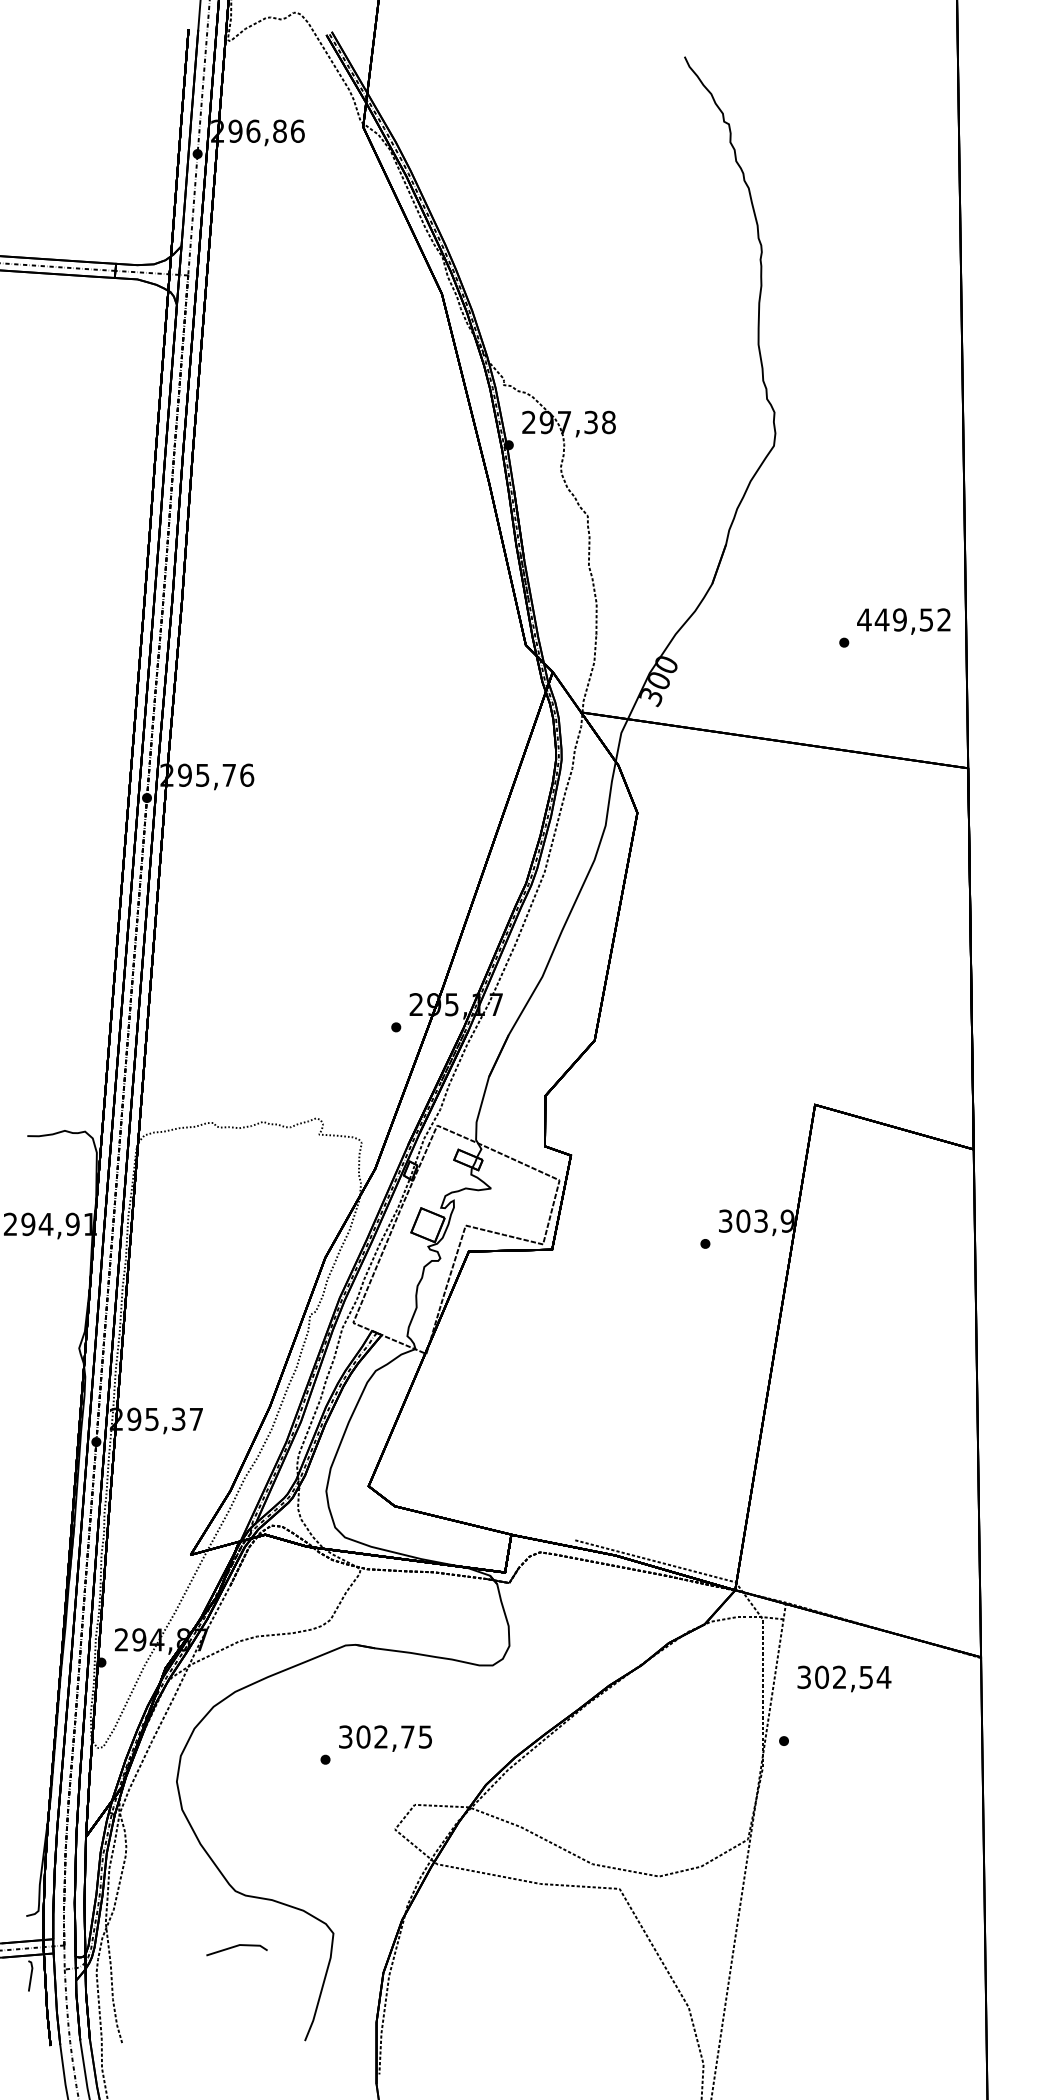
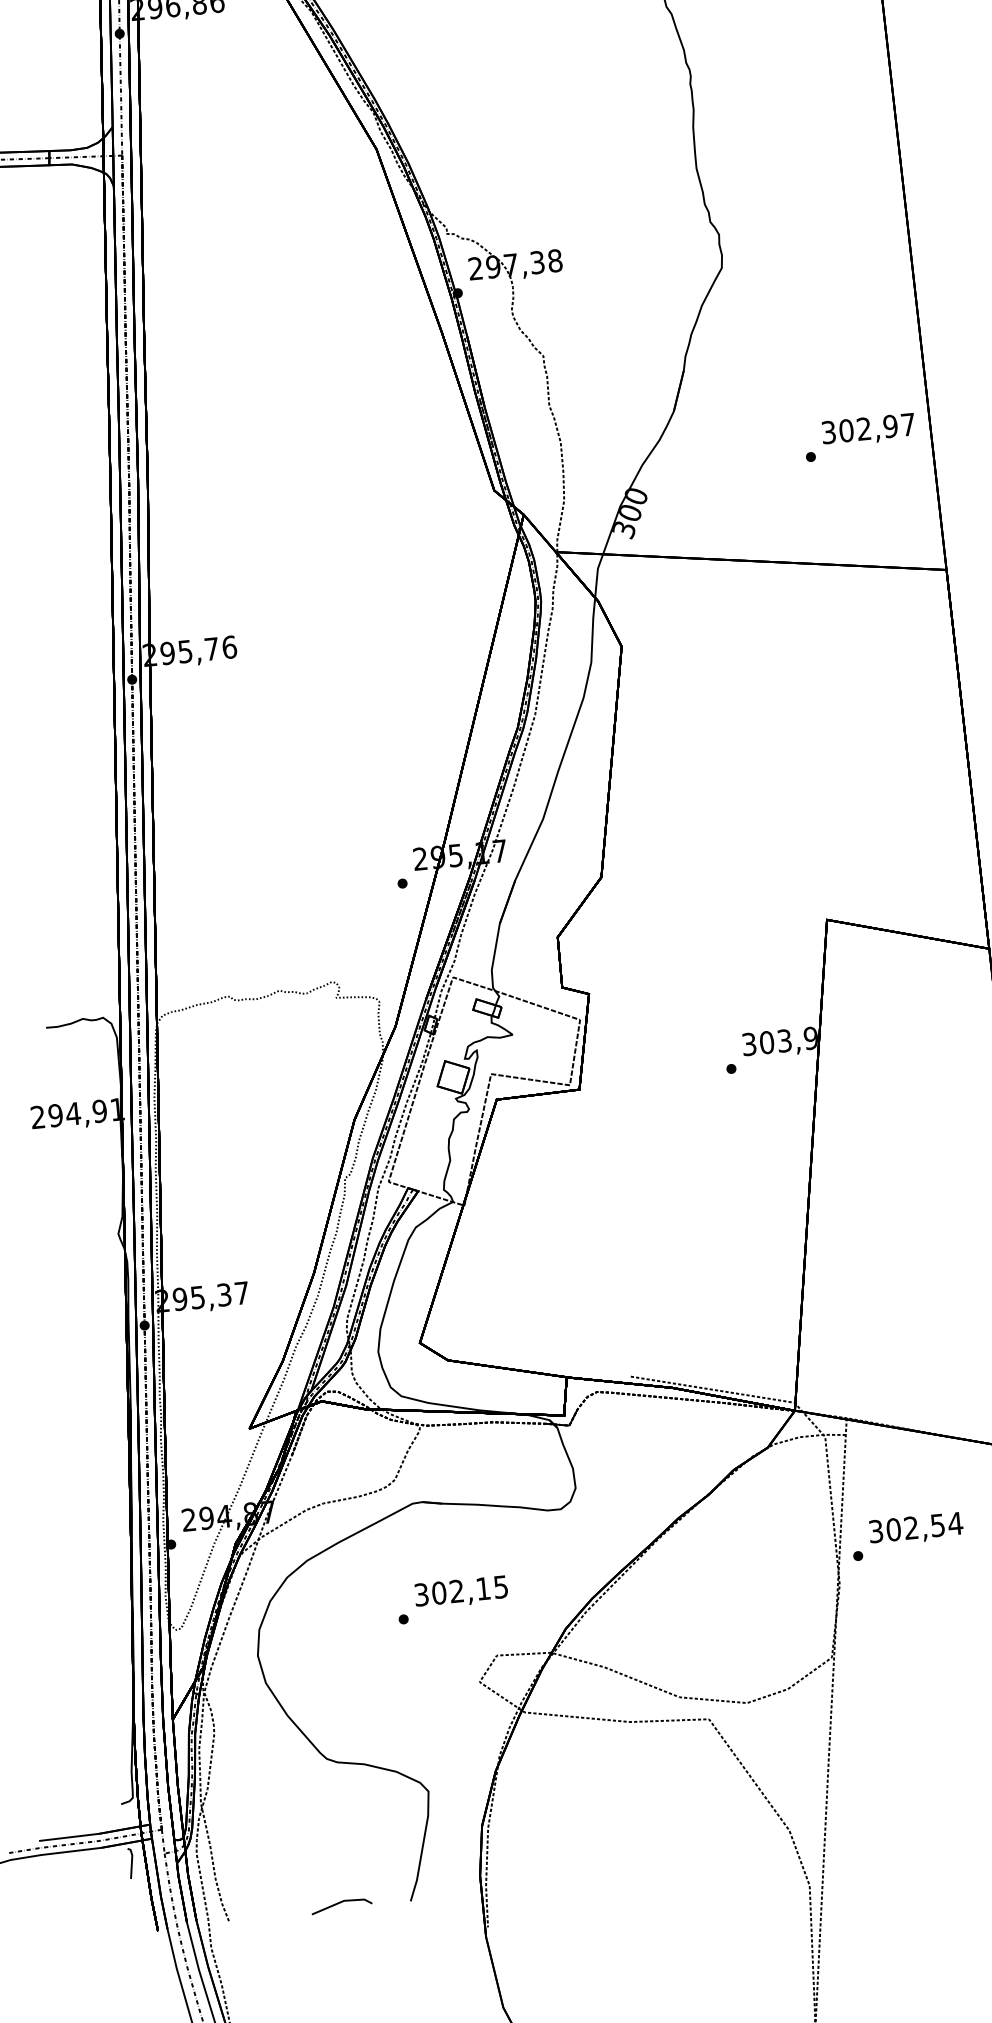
text: (903, 619) -> (867, 428), 449,52 -> 302,97
text: (844, 1678) -> (916, 1528), moved
text: (407, 1736) -> (483, 1588), 302,75 -> 302,15
line: (235, 1947) -> (340, 1903), moved

